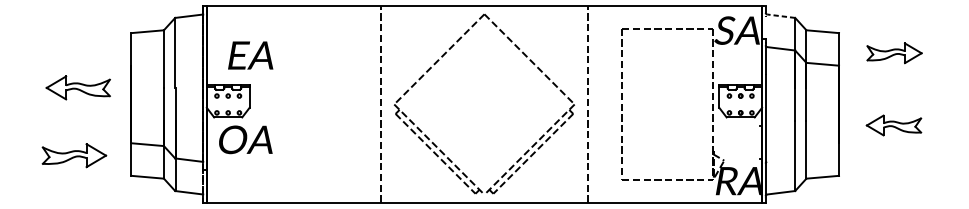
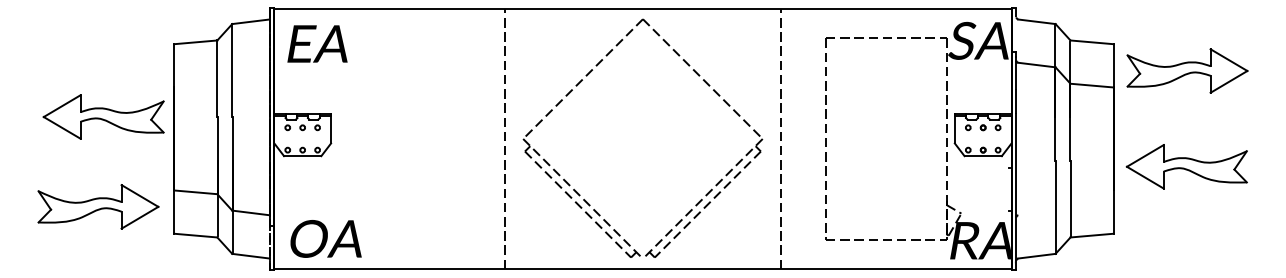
line: (780, 16) -> (1036, 21), dashed -> solid
part: (894, 52) -> (1187, 70), size x1.67
text: (250, 55) -> (317, 43), moved
part: (78, 87) -> (103, 116), size x1.43
part: (893, 125) -> (1186, 166), size x1.67
text: (245, 139) -> (325, 238), moved
part: (74, 155) -> (98, 206), size x1.43

